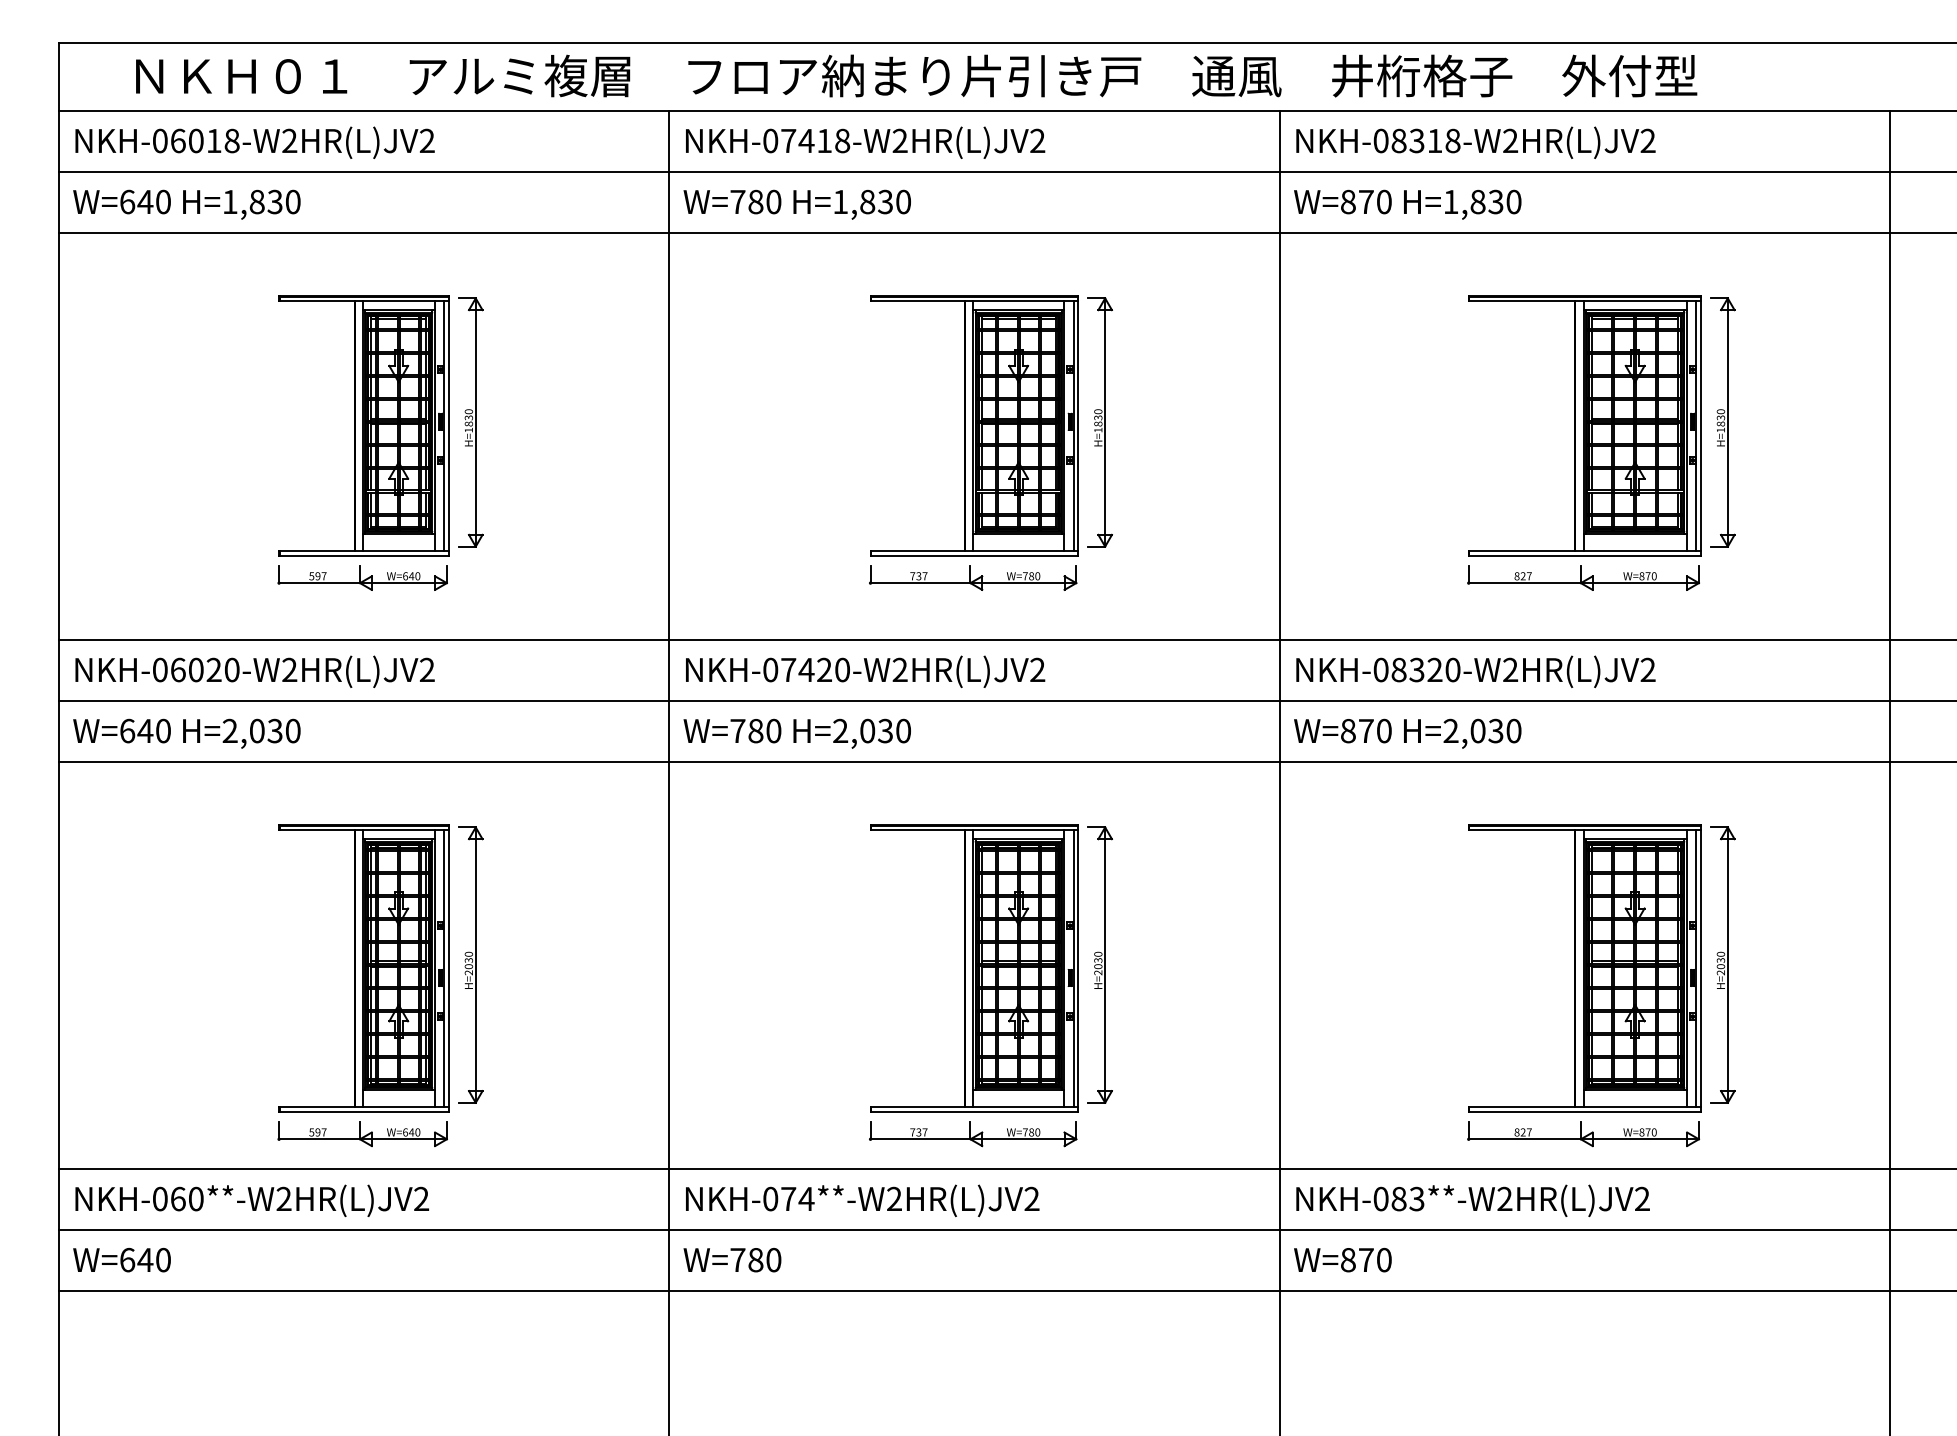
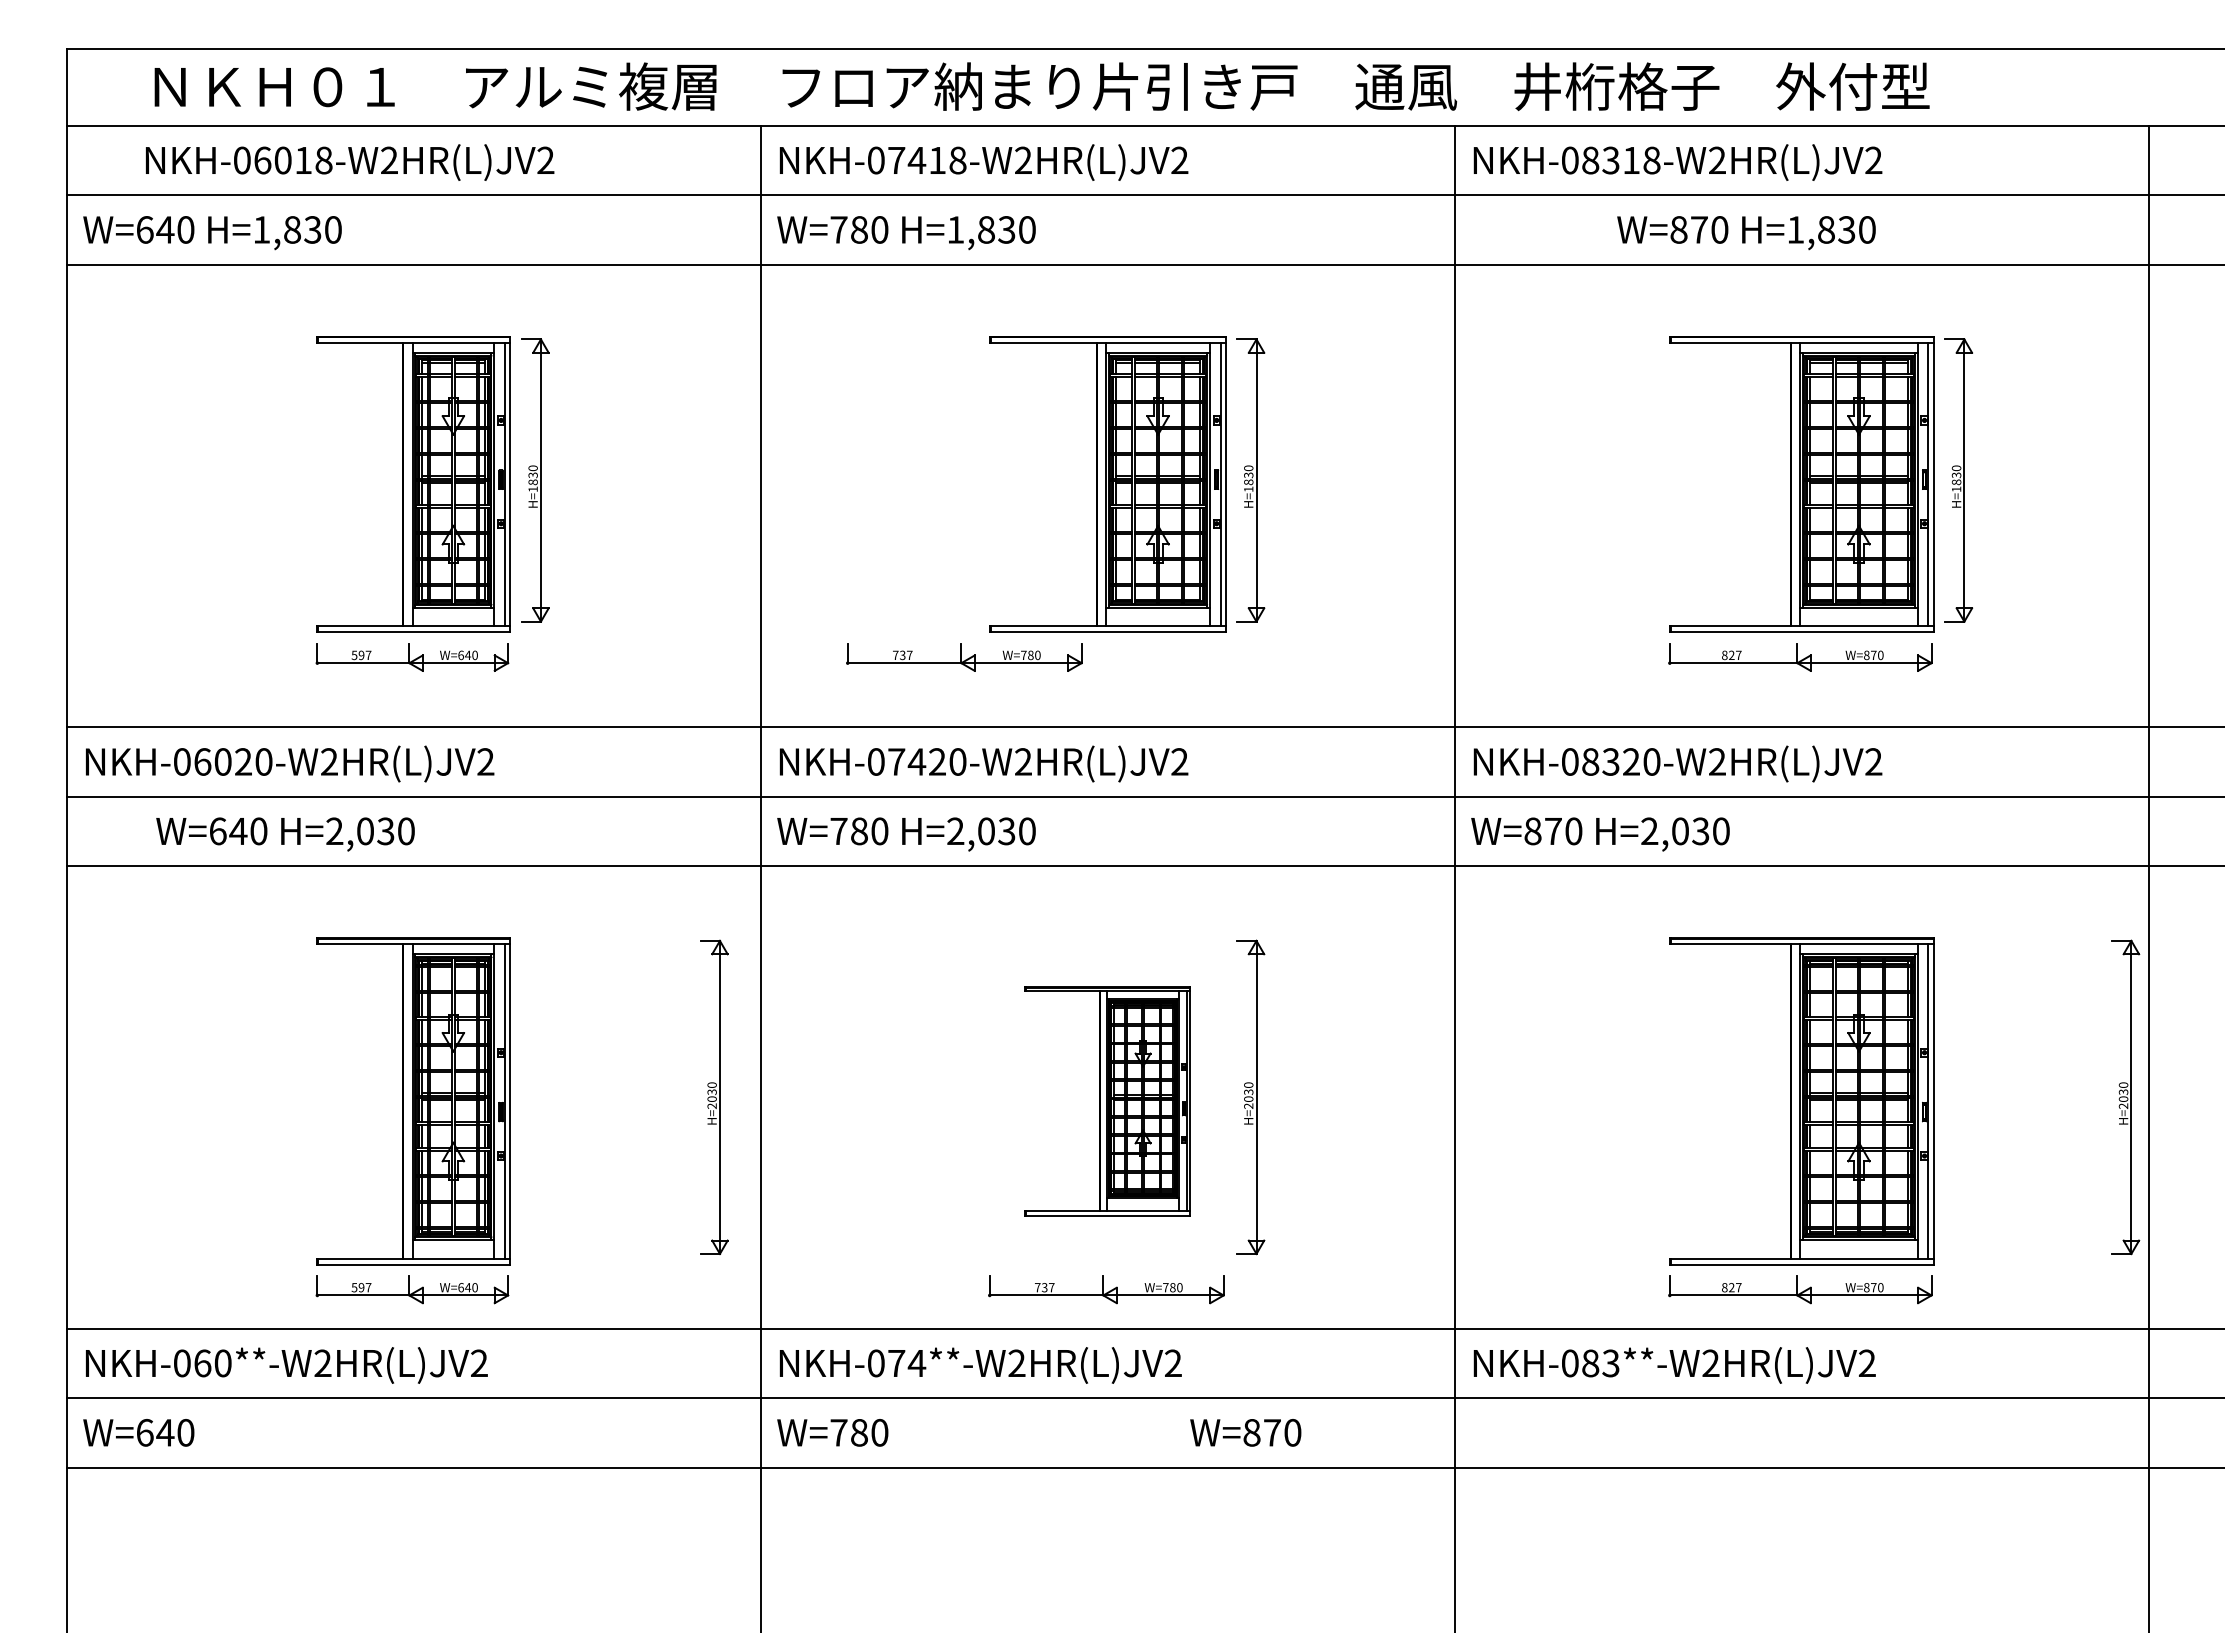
text: (255, 142) -> (350, 162), moved
text: (1407, 205) -> (1746, 233), moved
part: (973, 578) -> (964, 657), moved
text: (186, 733) -> (285, 834), moved
part: (470, 964) -> (714, 1096), moved
part: (1722, 965) -> (2125, 1097), moved
part: (974, 968) -> (1107, 1101), size x0.7
text: (1342, 1259) -> (1245, 1432), moved

